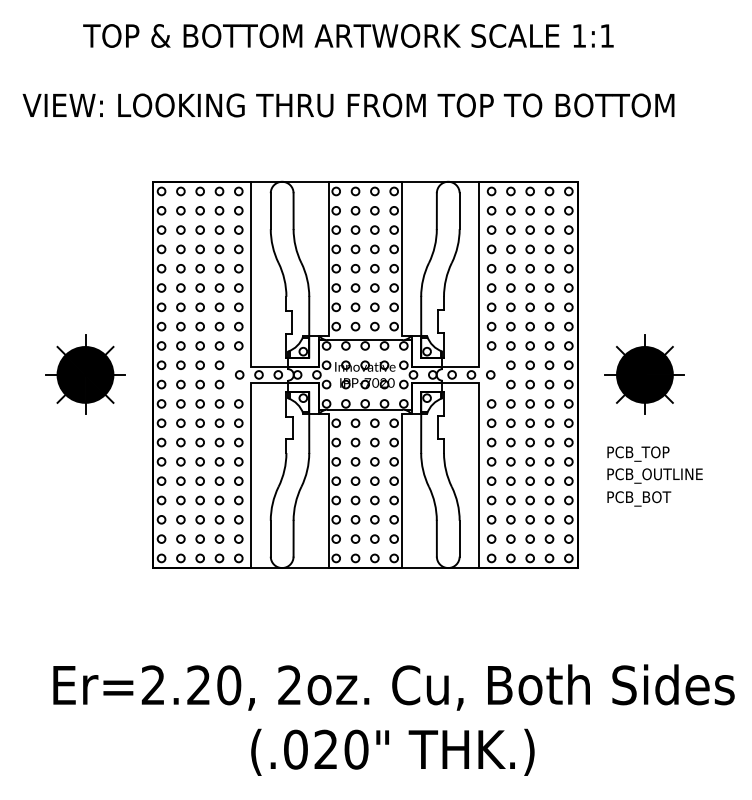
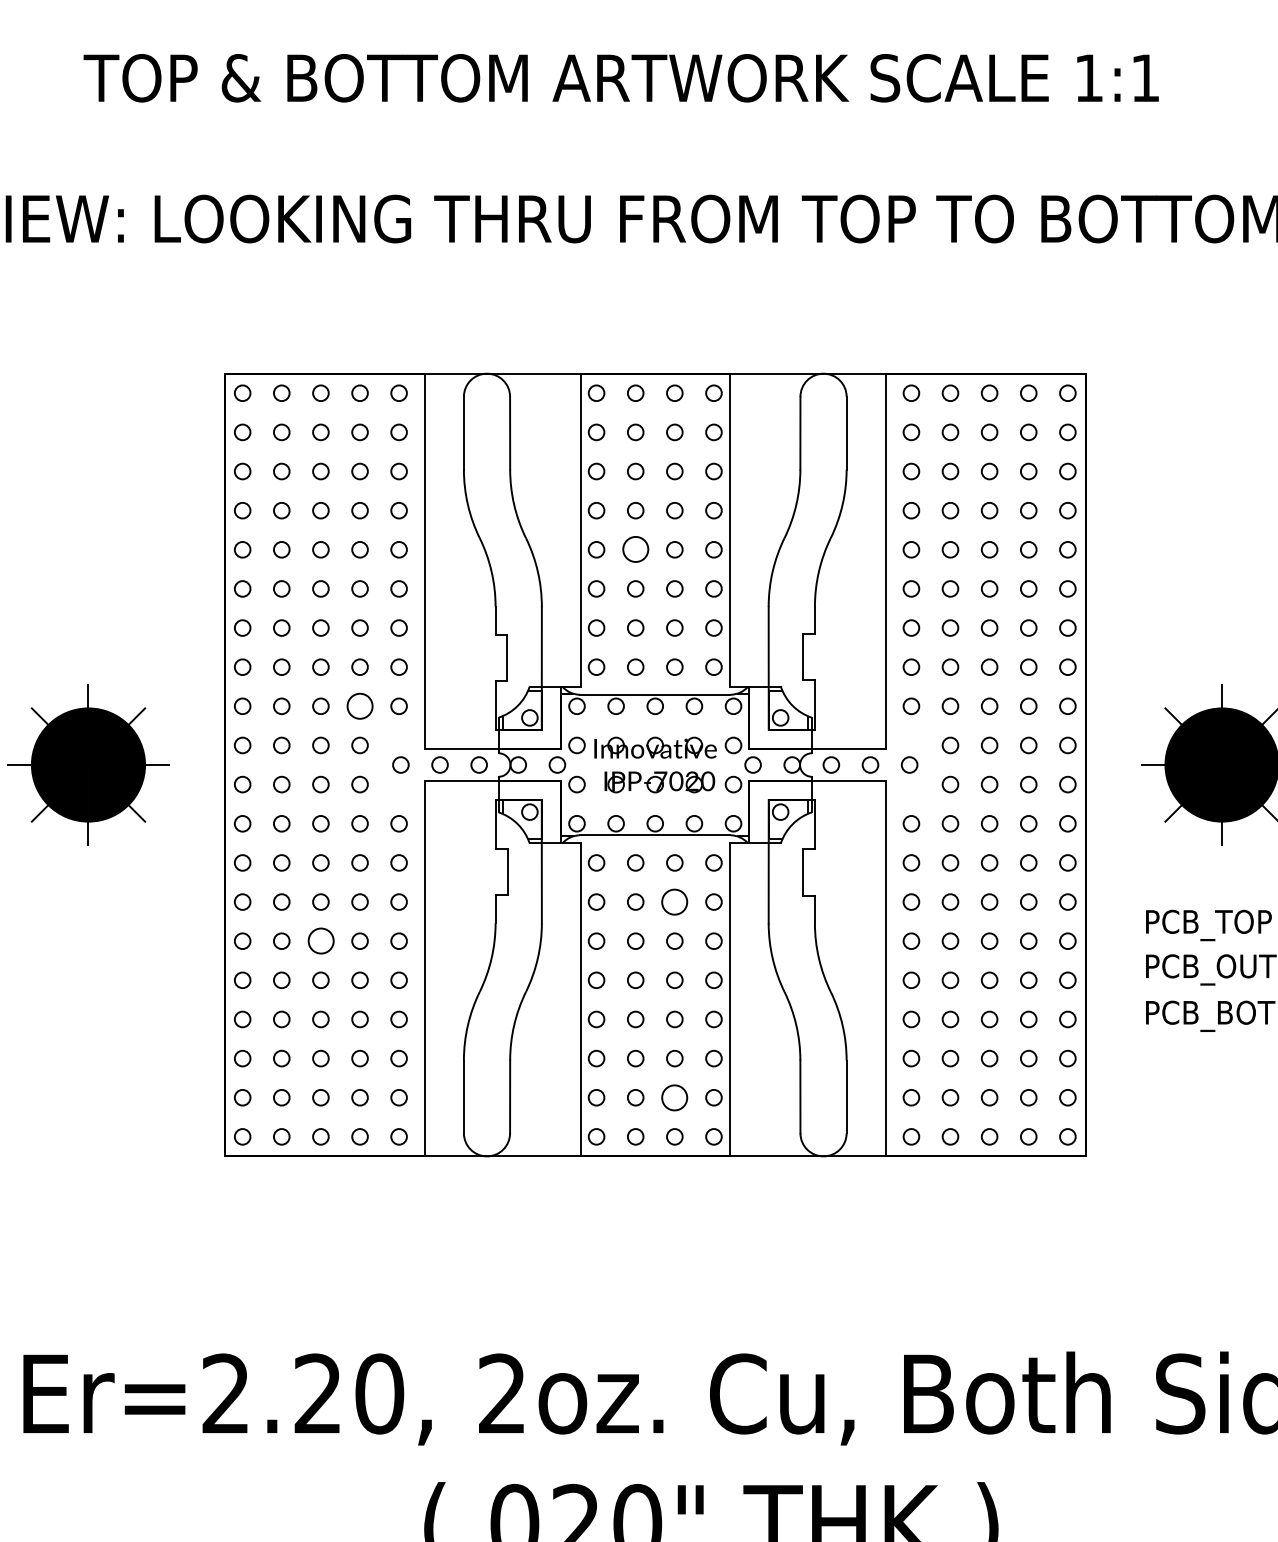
circle: (355, 268) -> (635, 549), size x1.6
circle: (219, 345) -> (359, 705), size x1.6
circle: (374, 442) -> (674, 901), size x1.6
circle: (199, 461) -> (319, 940), size x1.6
circle: (374, 538) -> (674, 1096), size x1.6

